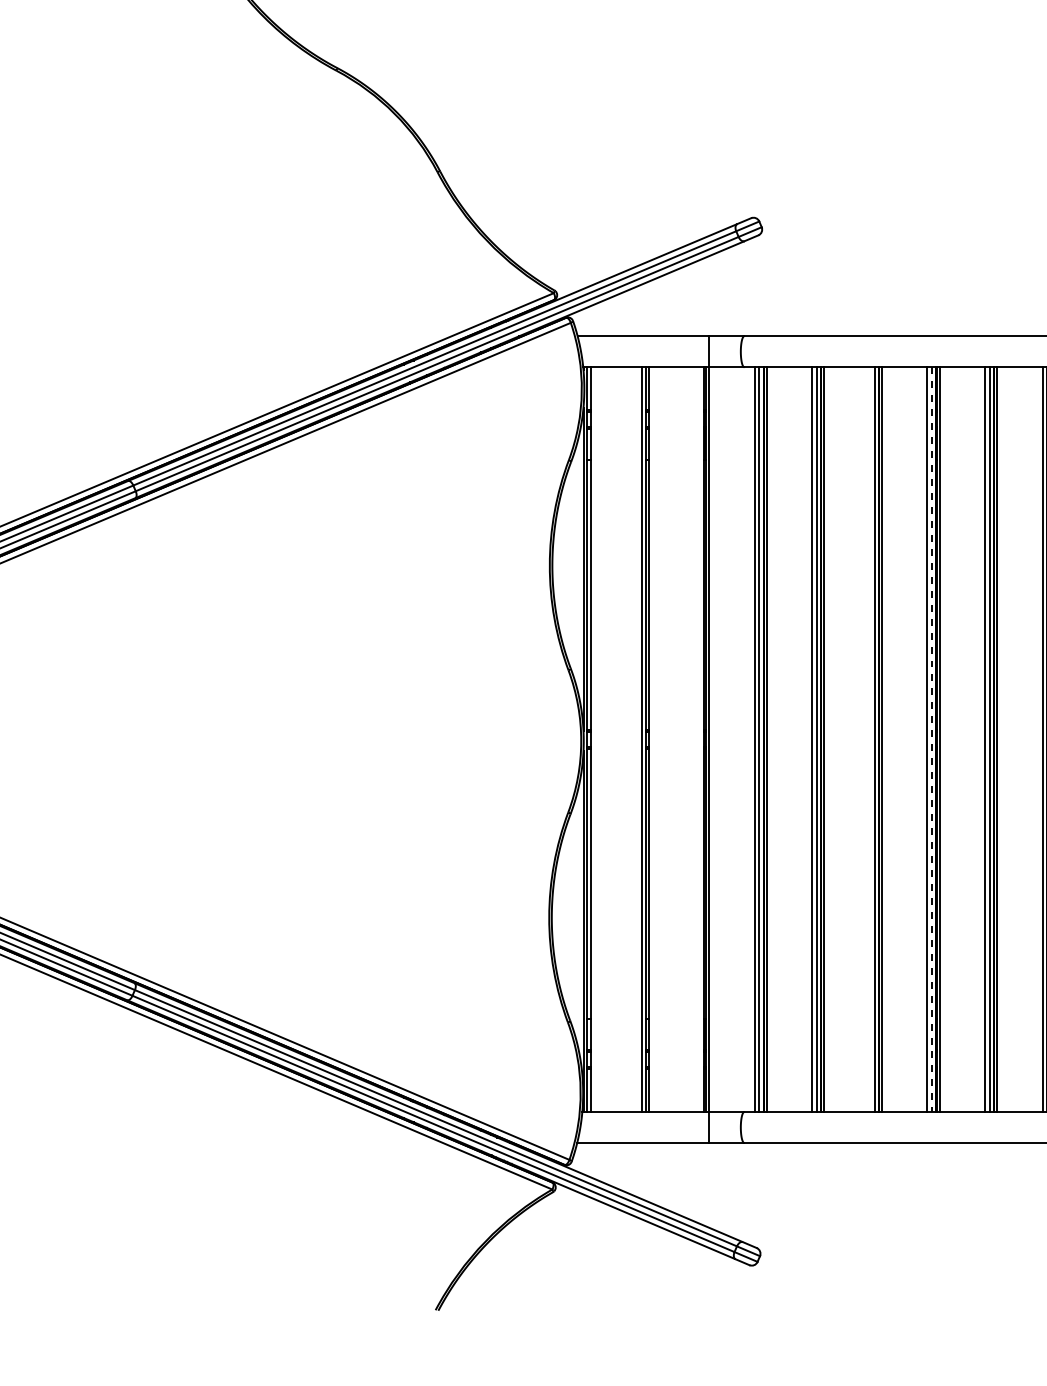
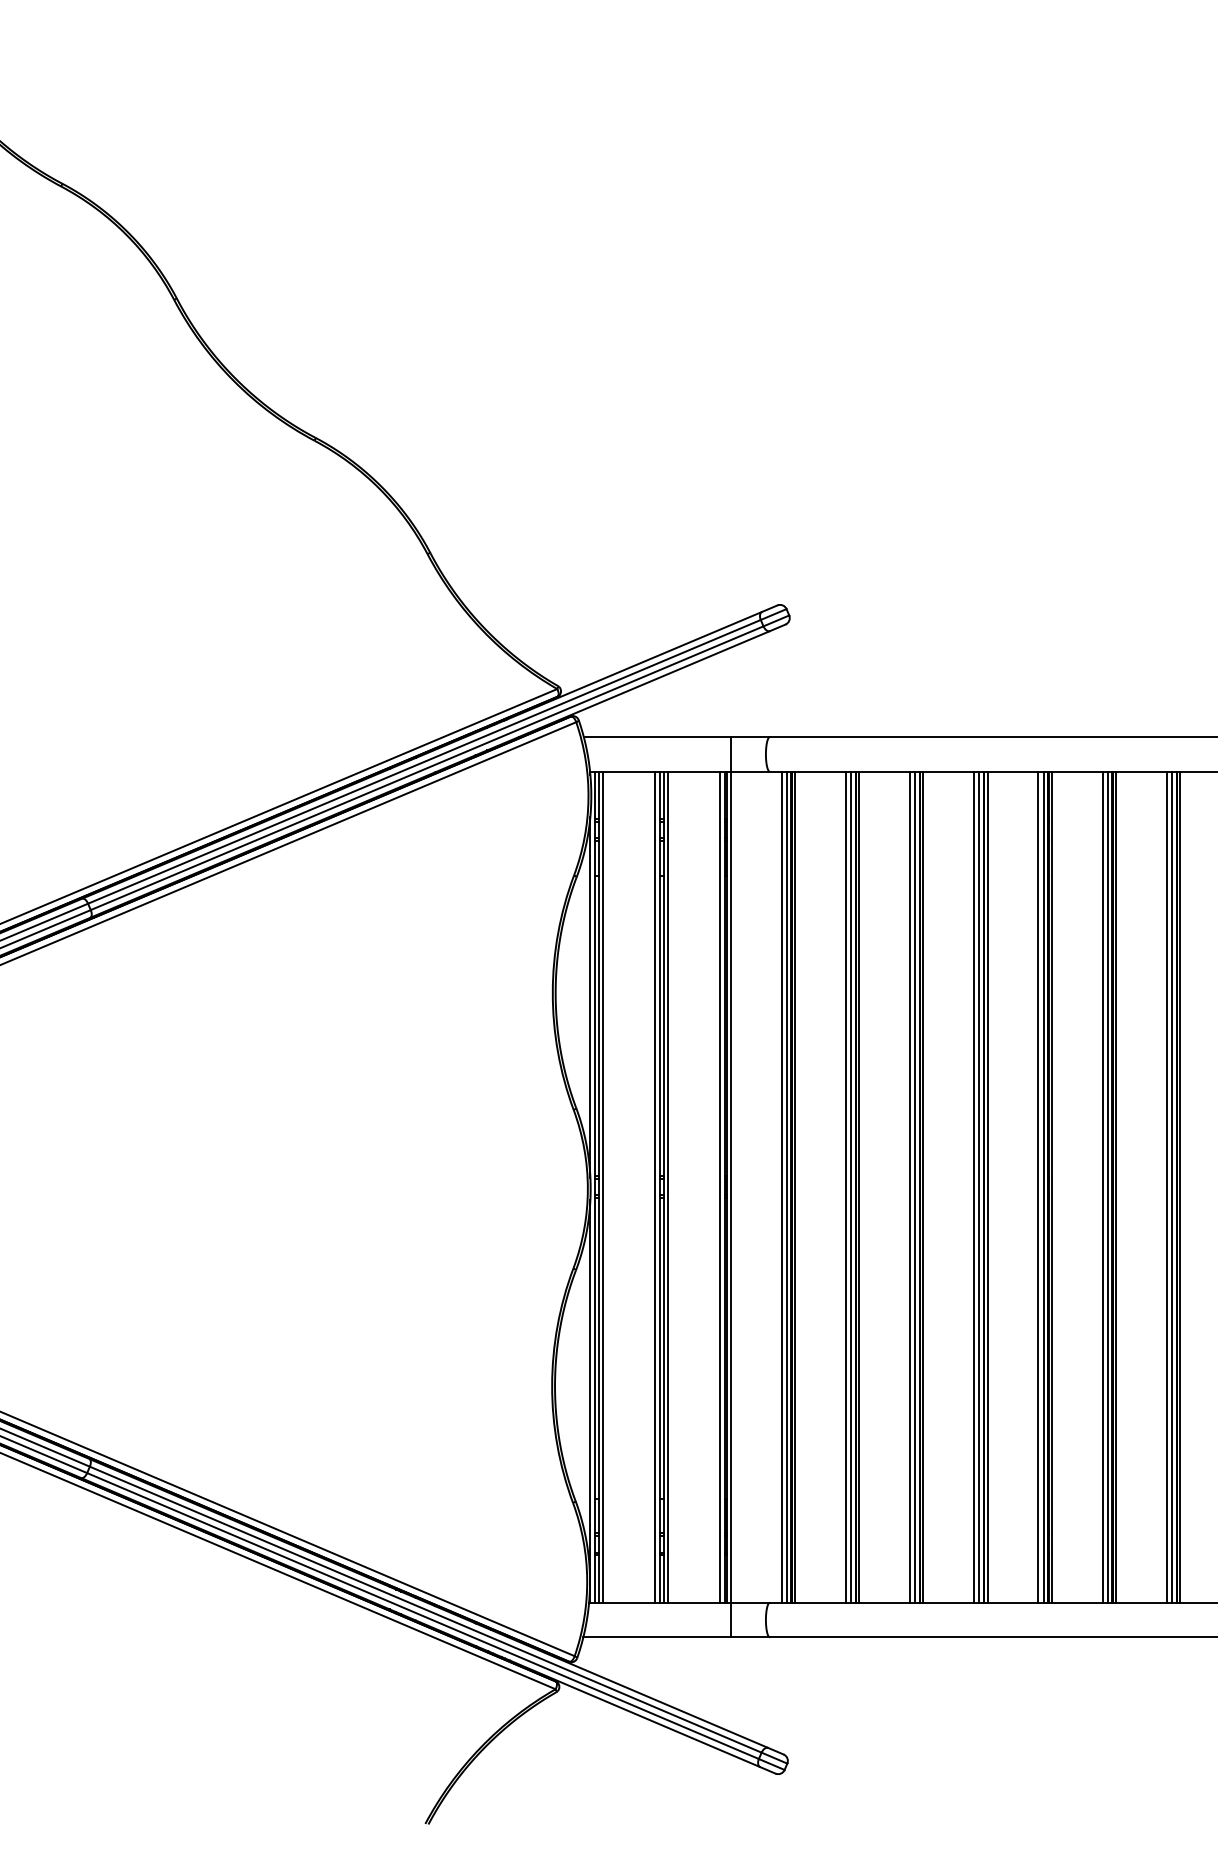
line: (595, 738) -> (603, 1186), added
line: (653, 738) -> (668, 1186), added
line: (700, 738) -> (720, 1186), added
line: (869, 738) -> (909, 1186), added
line: (932, 739) -> (979, 1187), dashed -> solid

